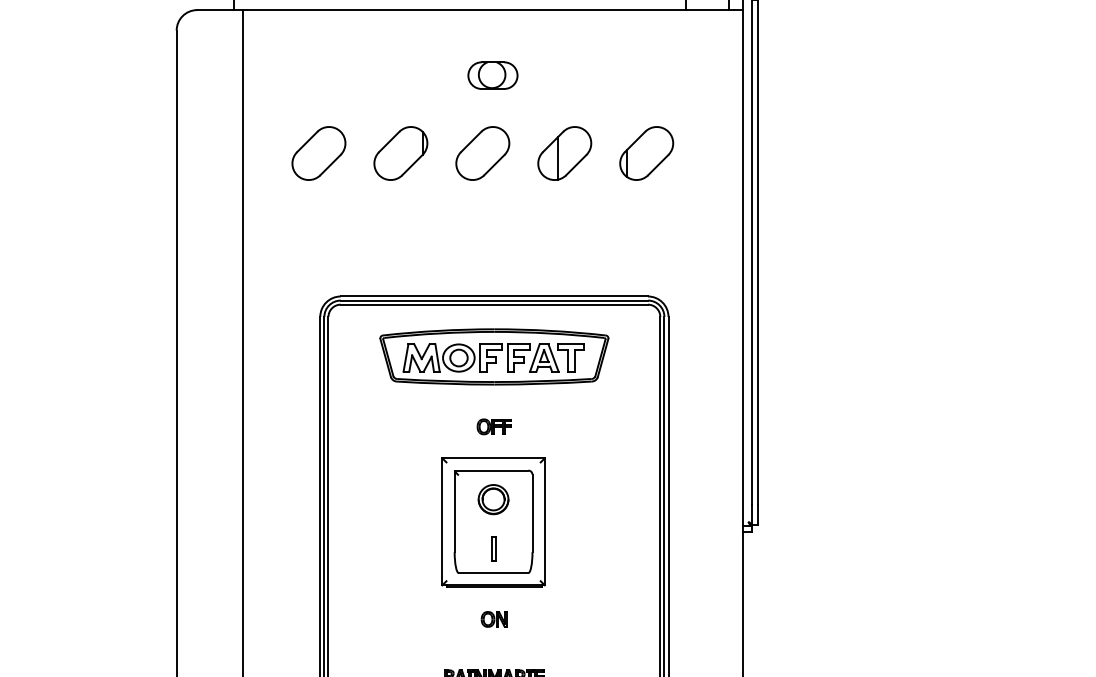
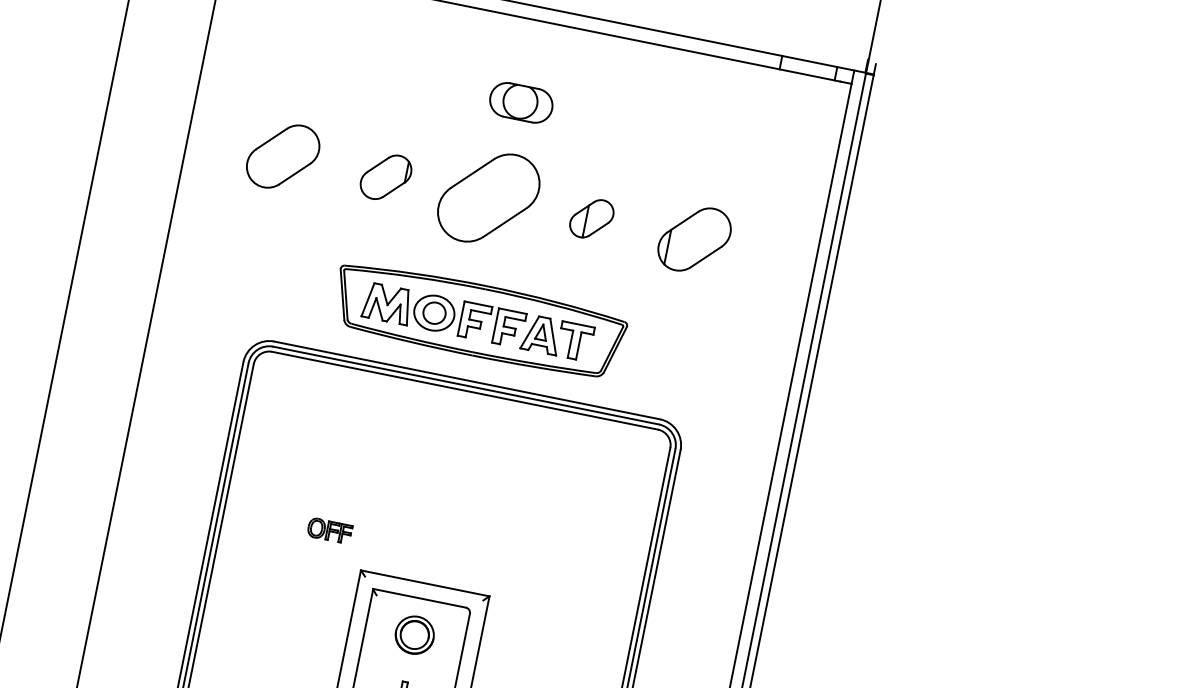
part: (400, 153) -> (385, 177), size x0.7
part: (482, 153) -> (488, 197), size x1.4
part: (564, 153) -> (591, 218), size x0.6
part: (494, 356) -> (479, 320), moved
part: (493, 426) -> (328, 530), moved

